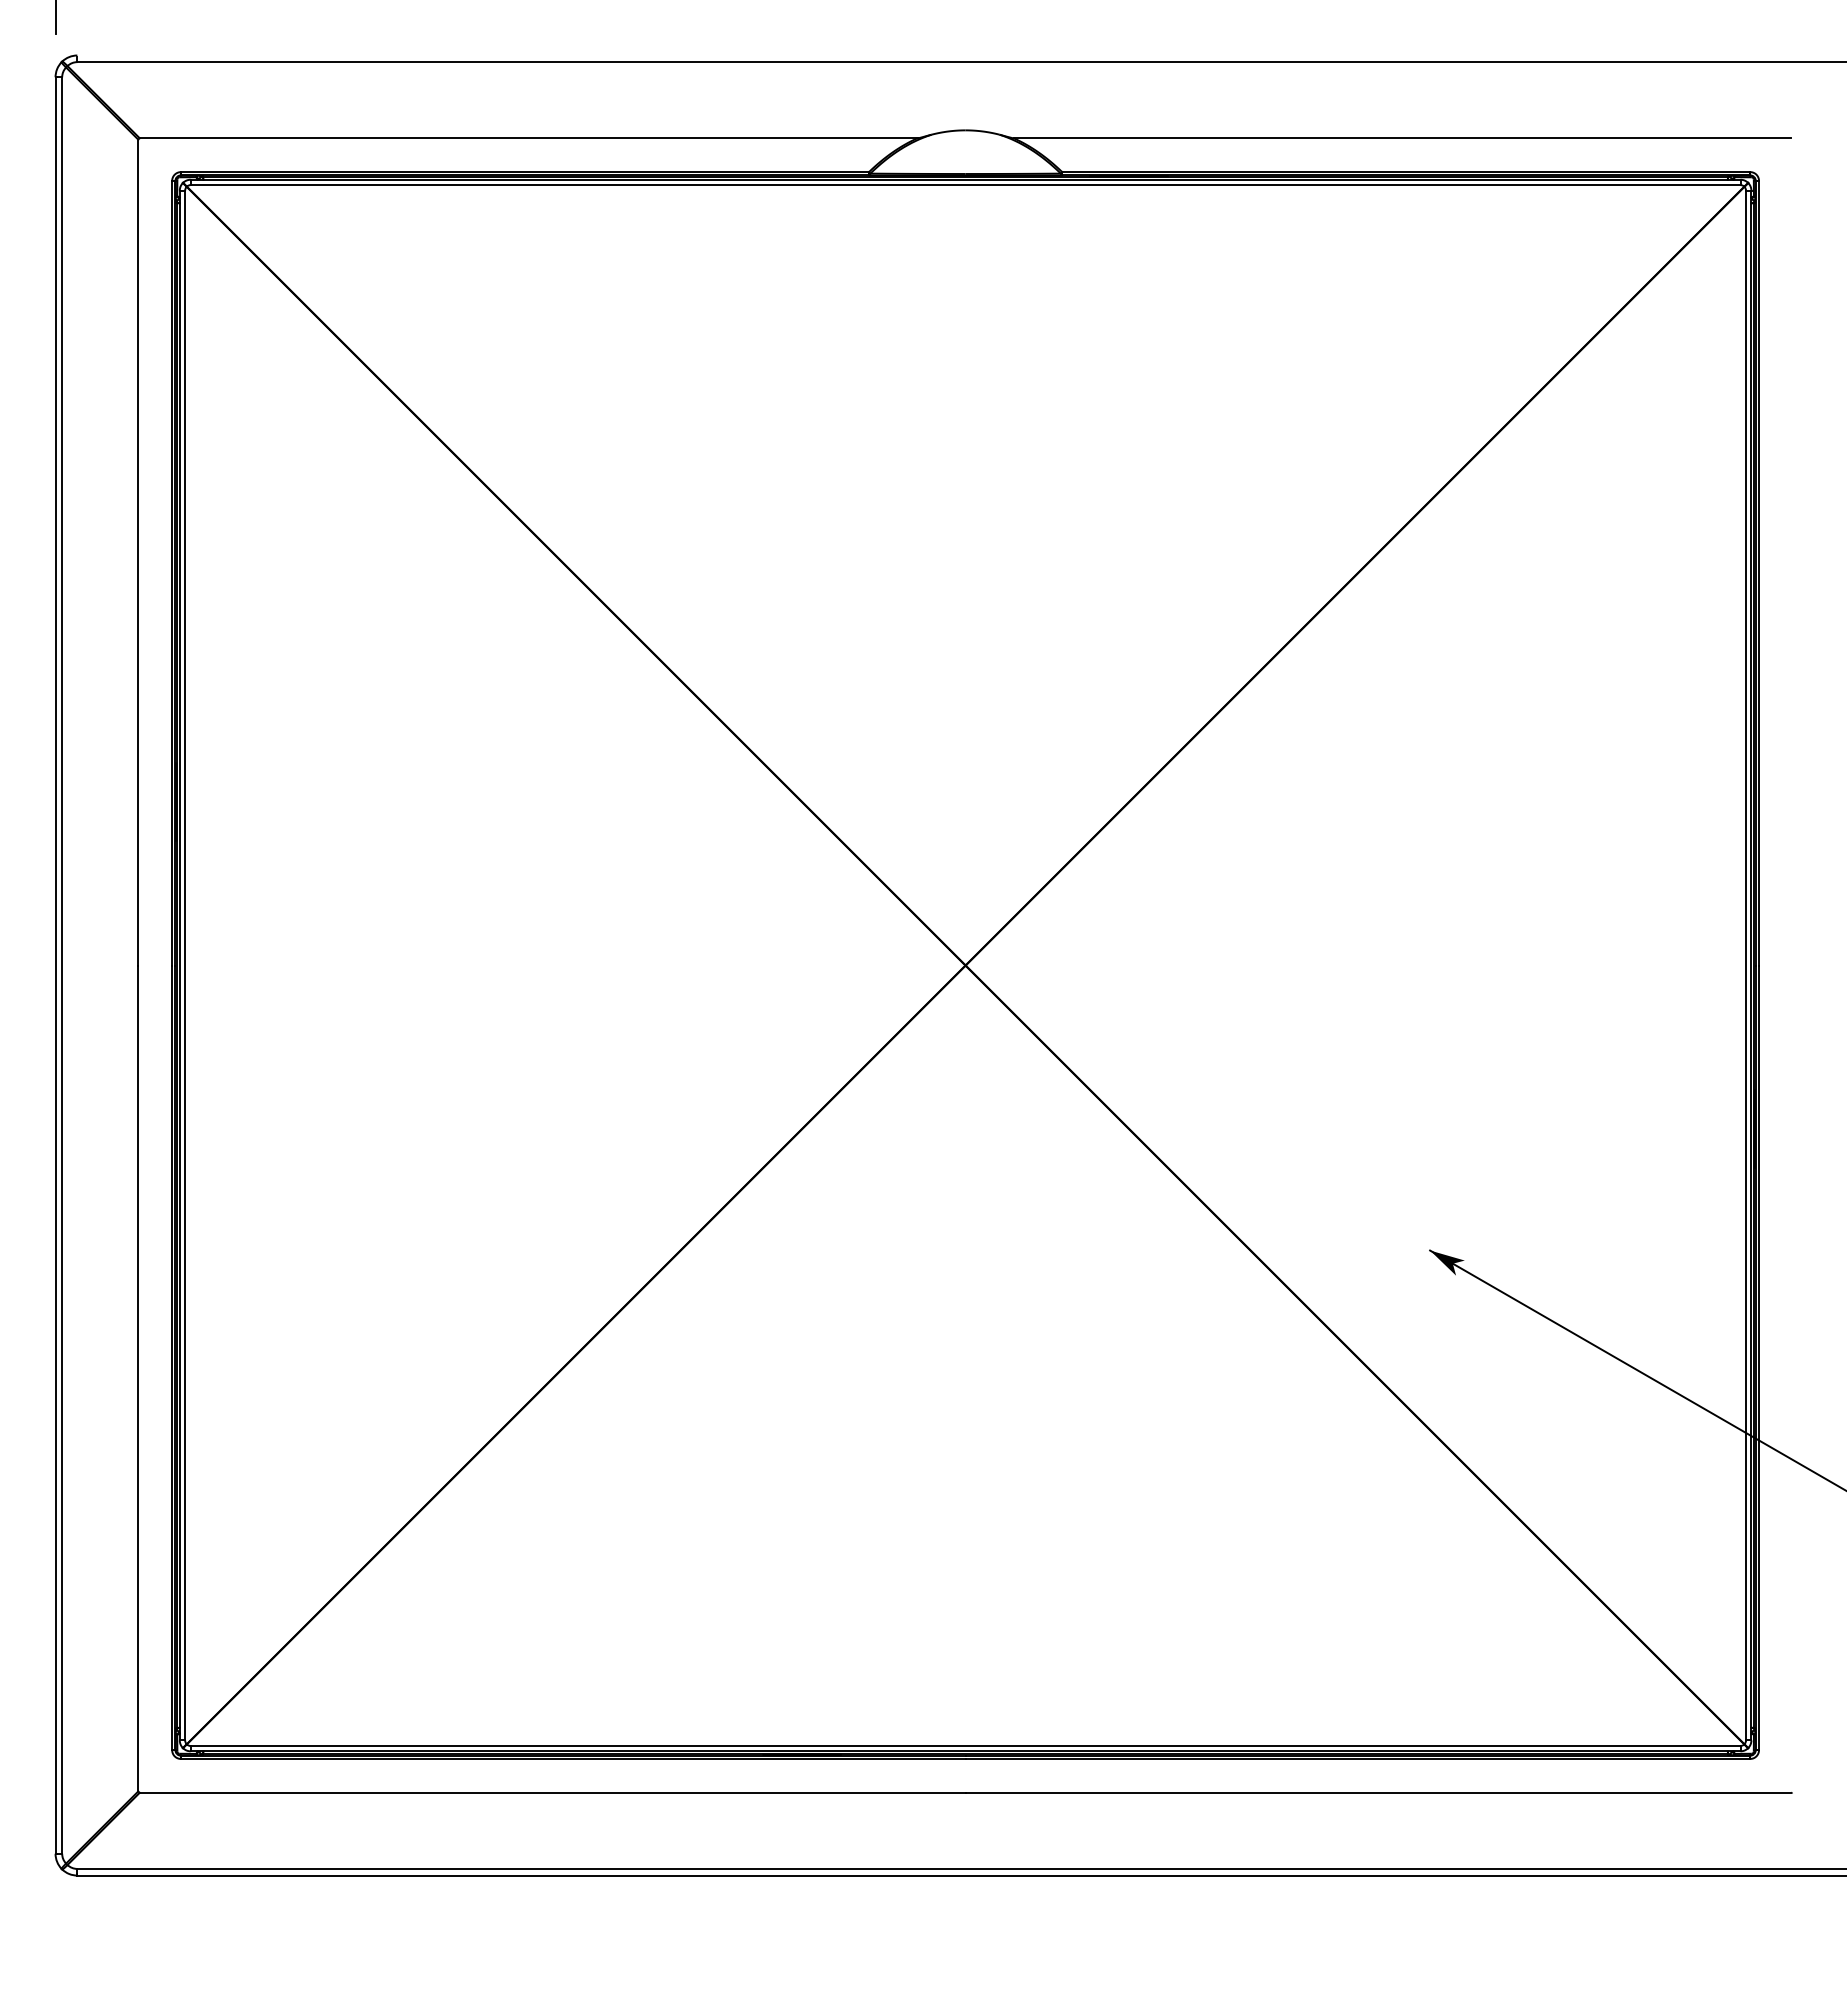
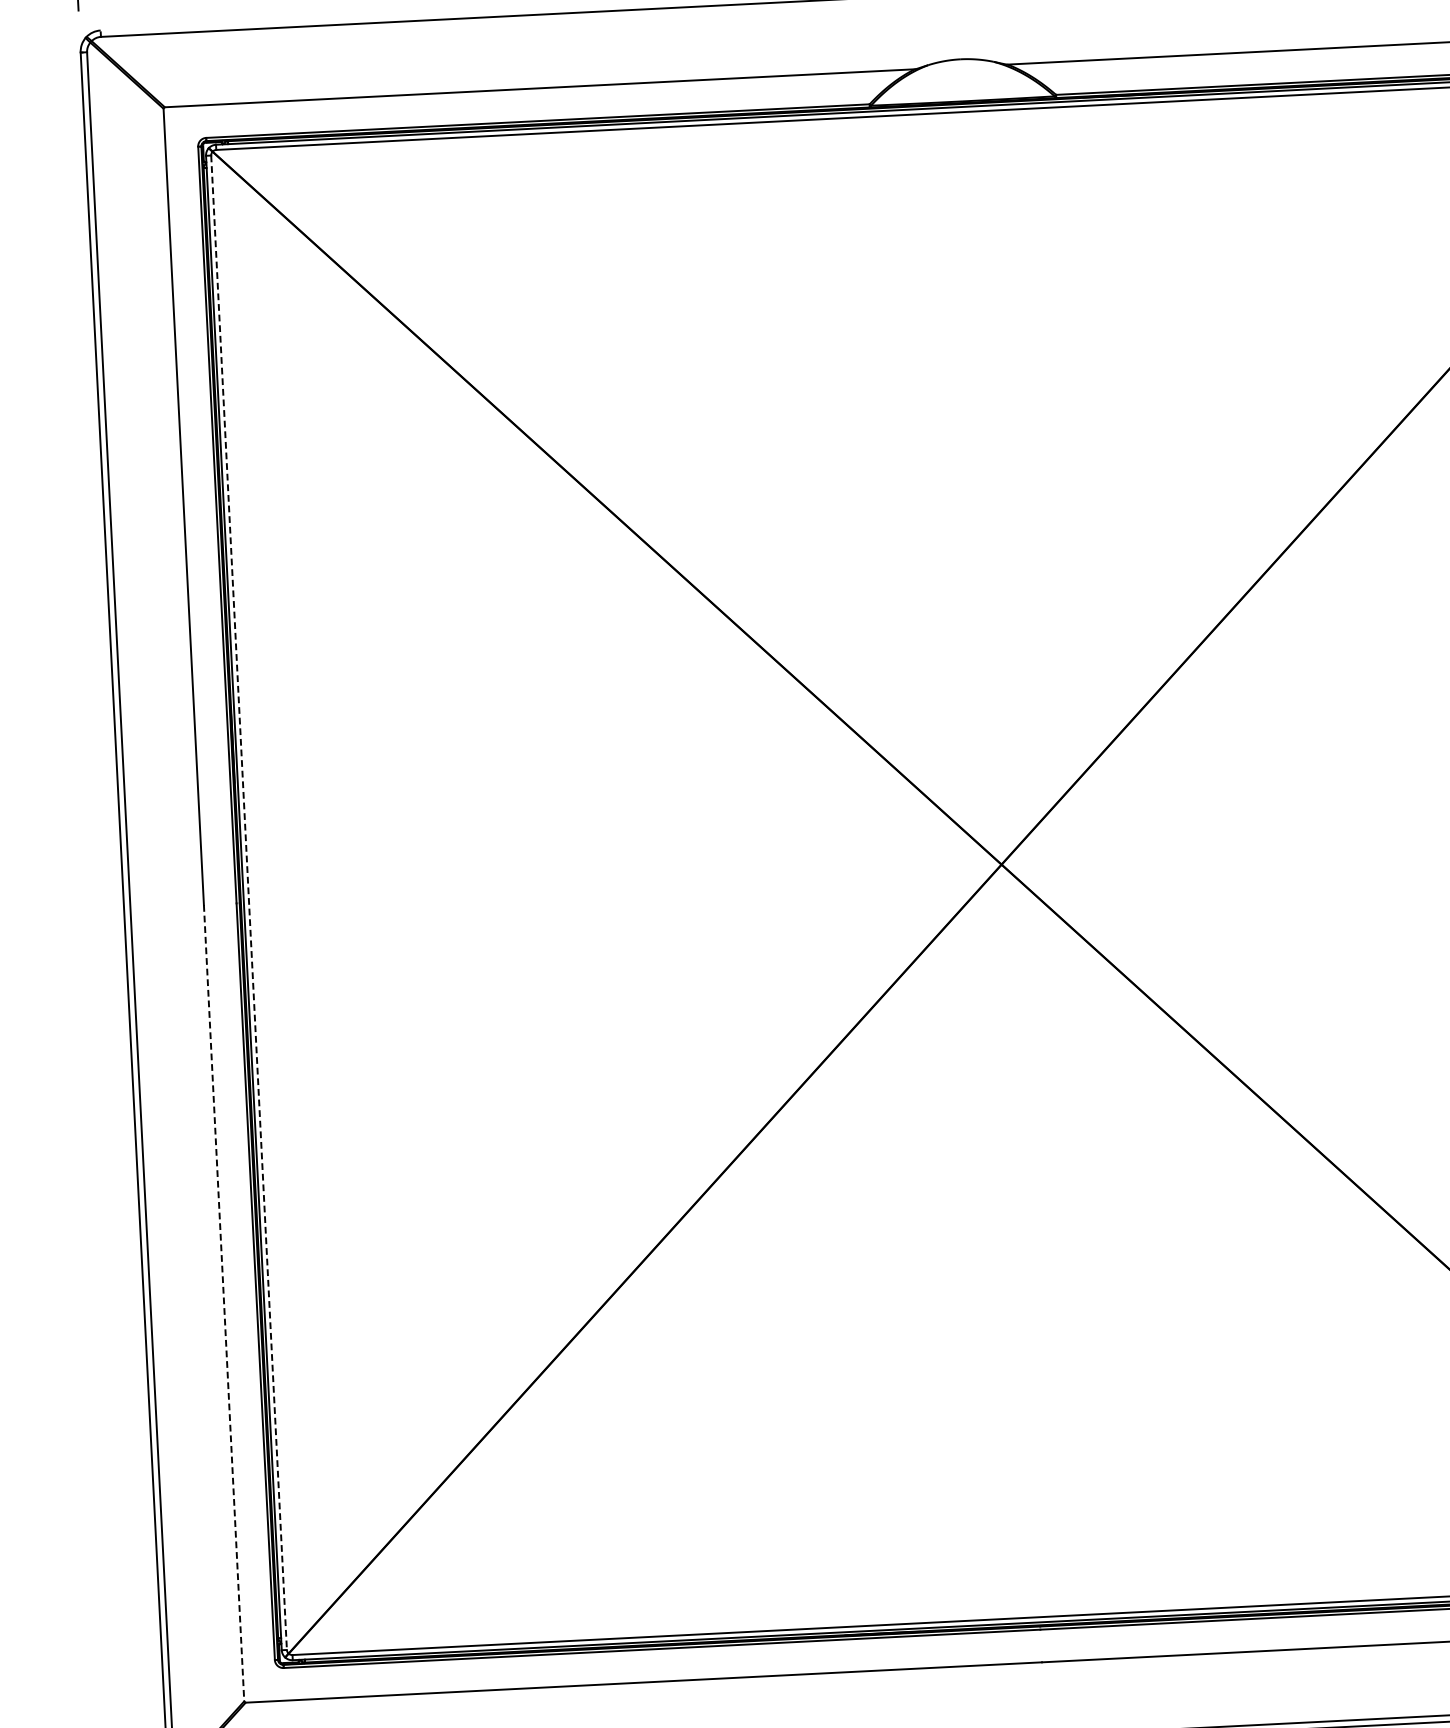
line: (185, 965) -> (249, 902), solid -> dashed
line: (138, 1378) -> (224, 1303), solid -> dashed

